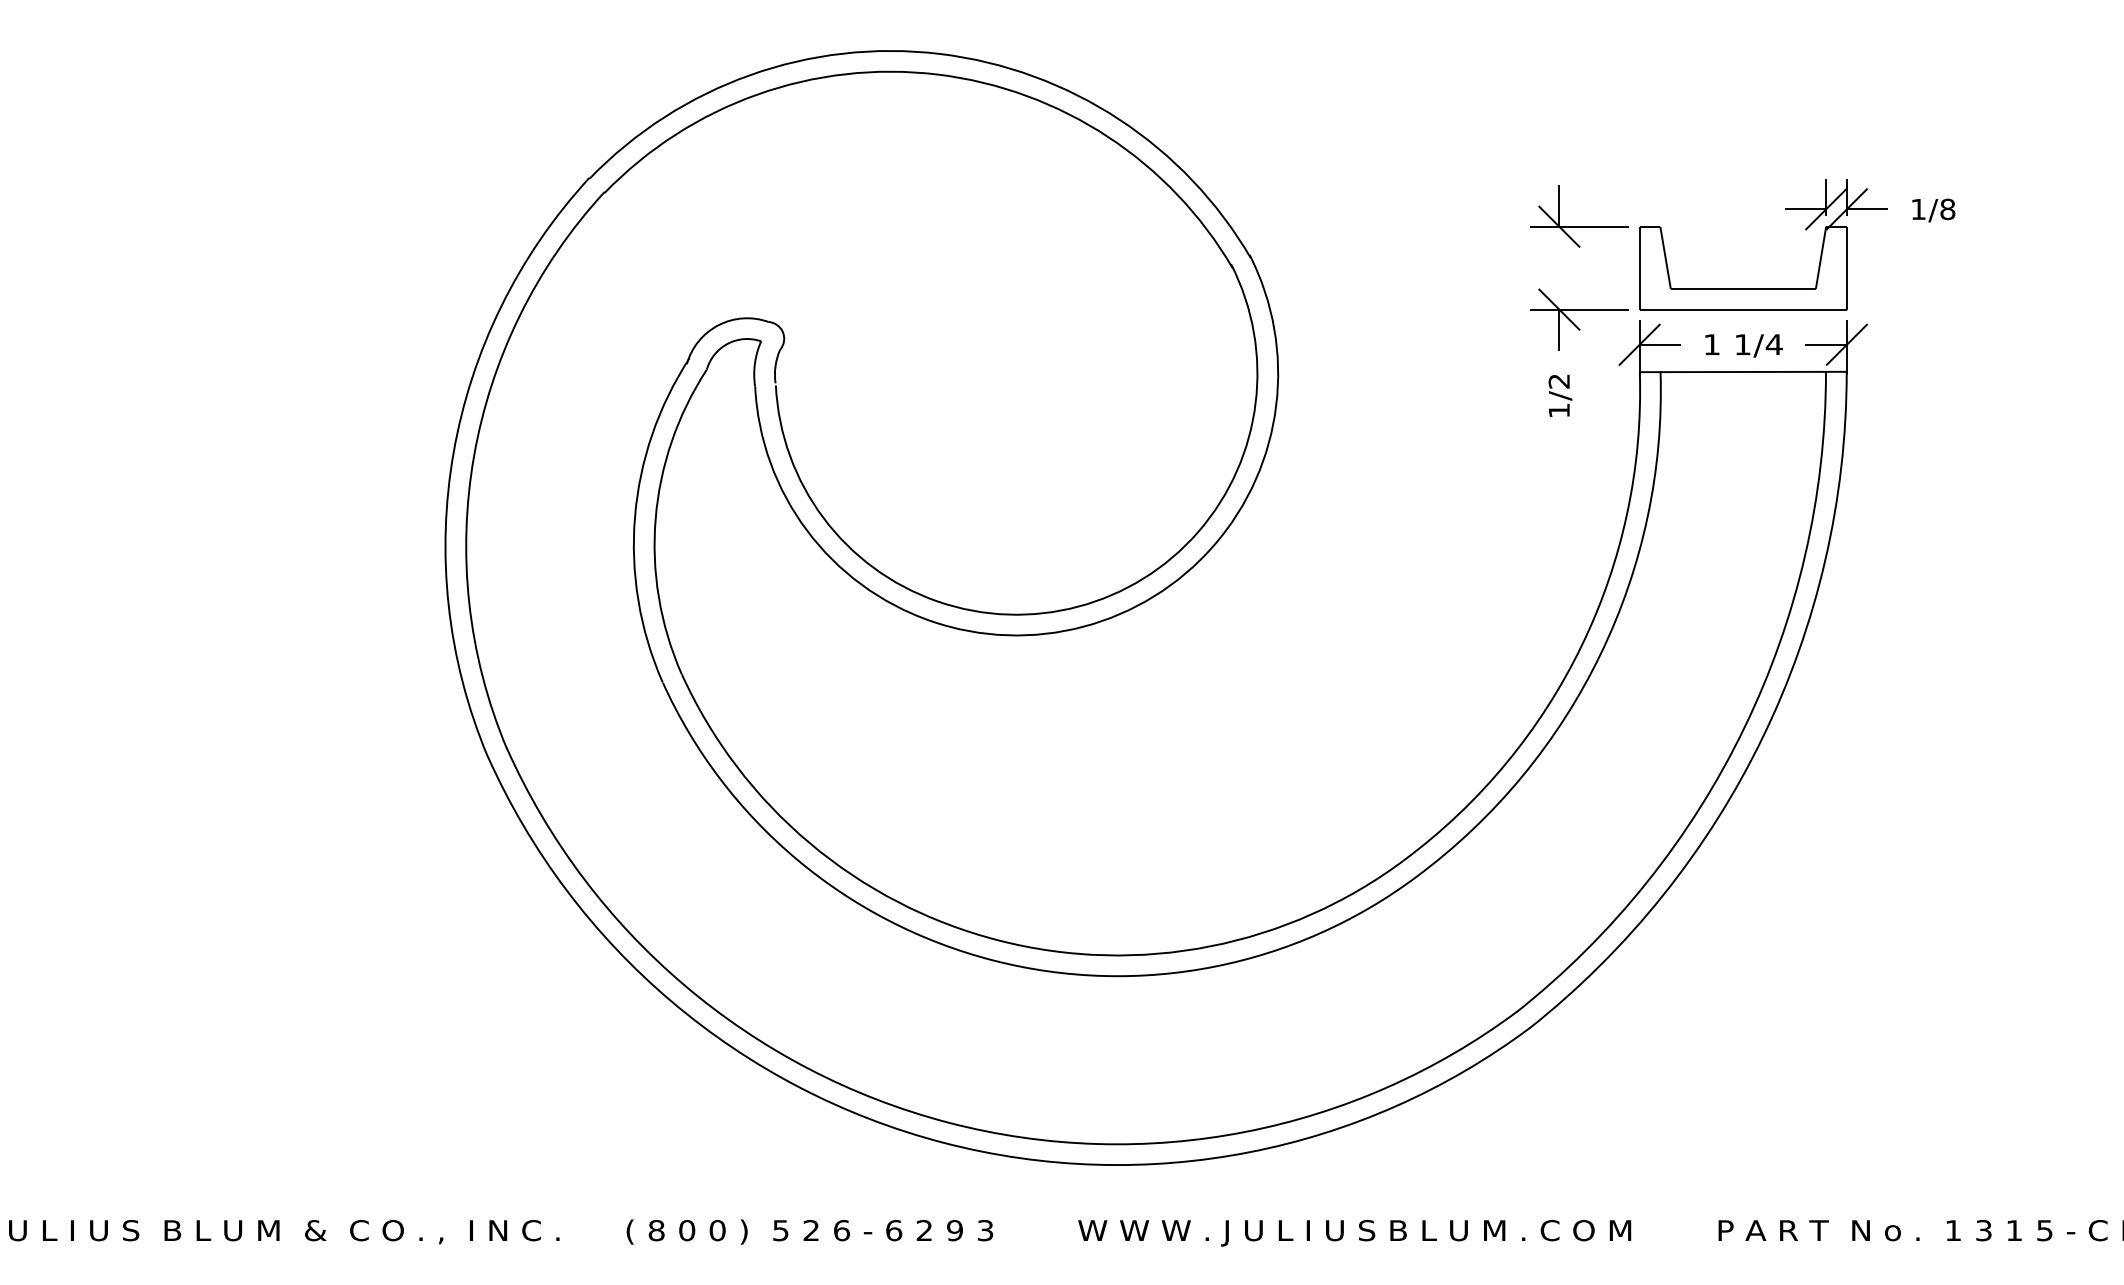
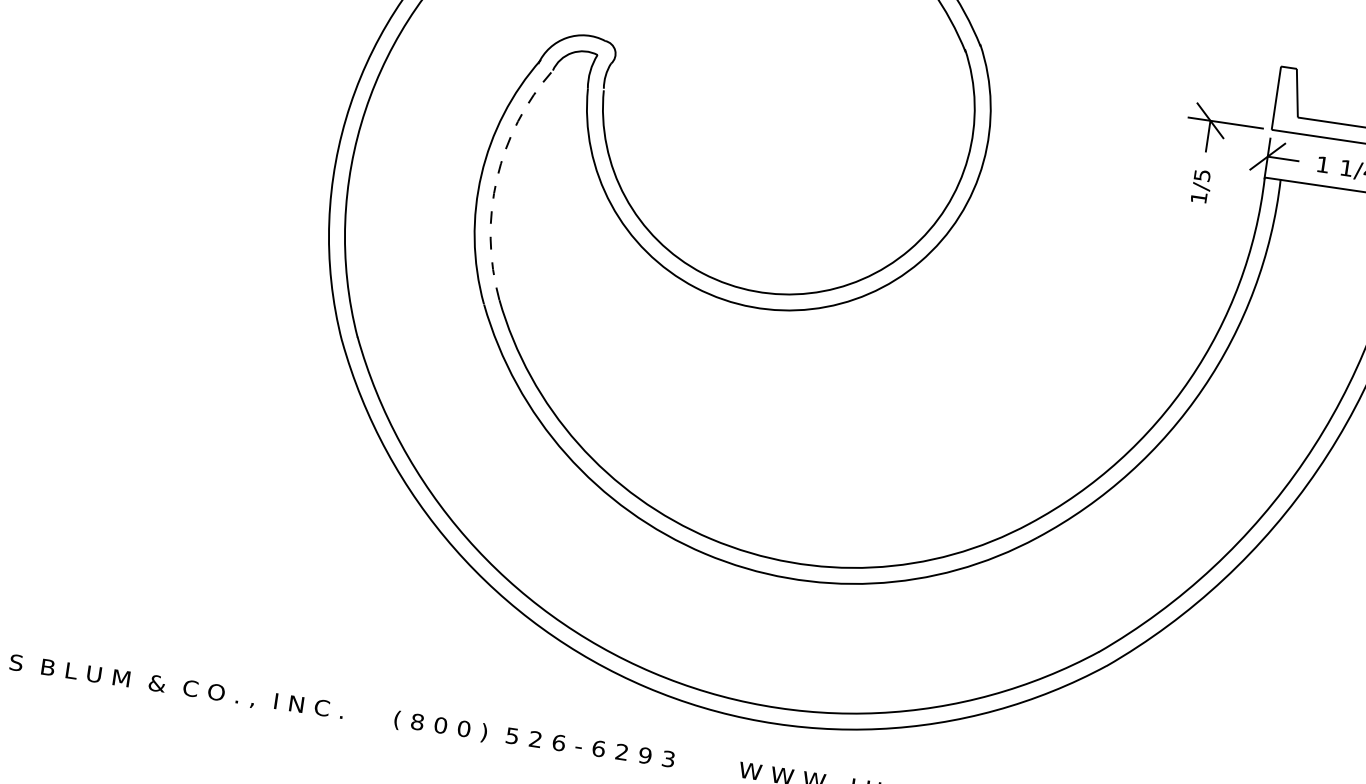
part: (1579, 226) -> (1235, 59), removed
text: (1558, 381) -> (1201, 175), 1/2 -> 1/5
arc: (655, 518) -> (496, 178), solid -> dashed

